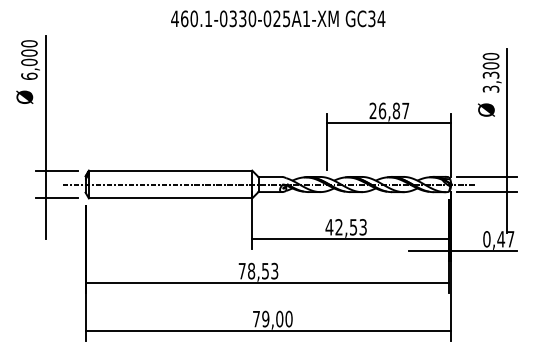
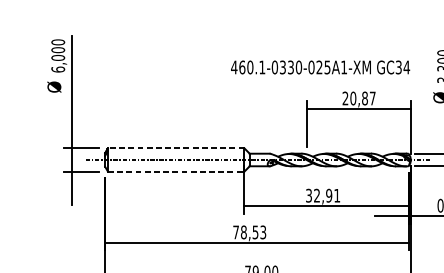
text: (278, 18) -> (320, 67), moved
text: (382, 110) -> (353, 98), 26,87 -> 20,87
line: (170, 170) -> (176, 148), solid -> dashed
line: (170, 198) -> (176, 171), solid -> dashed
text: (345, 227) -> (322, 195), 42,53 -> 32,91

